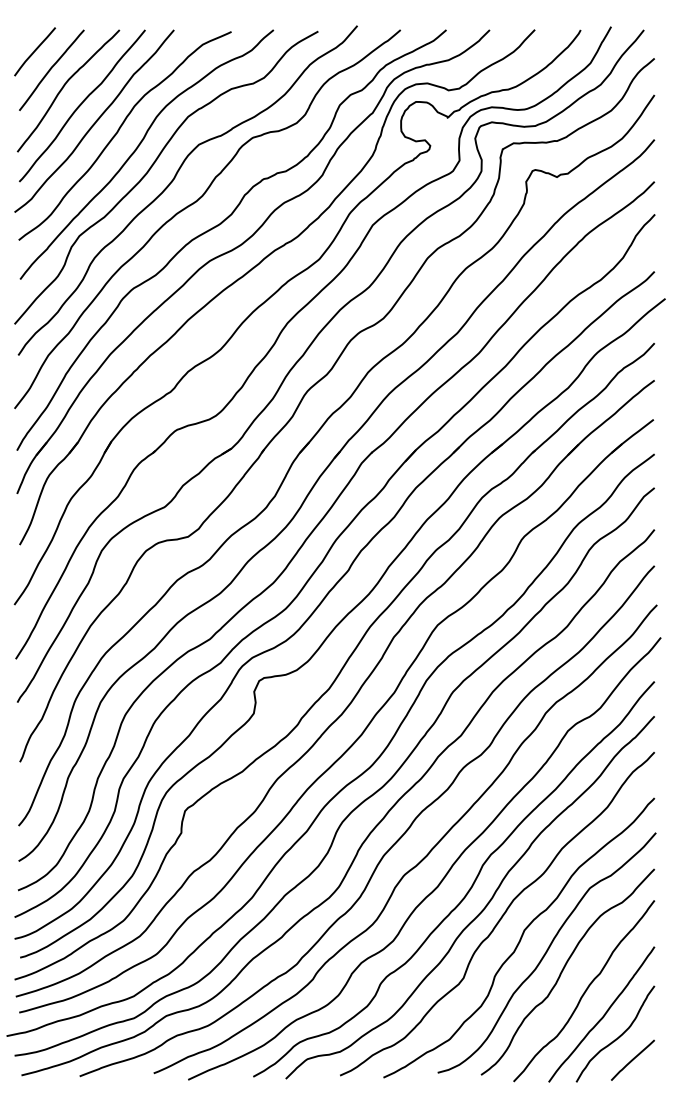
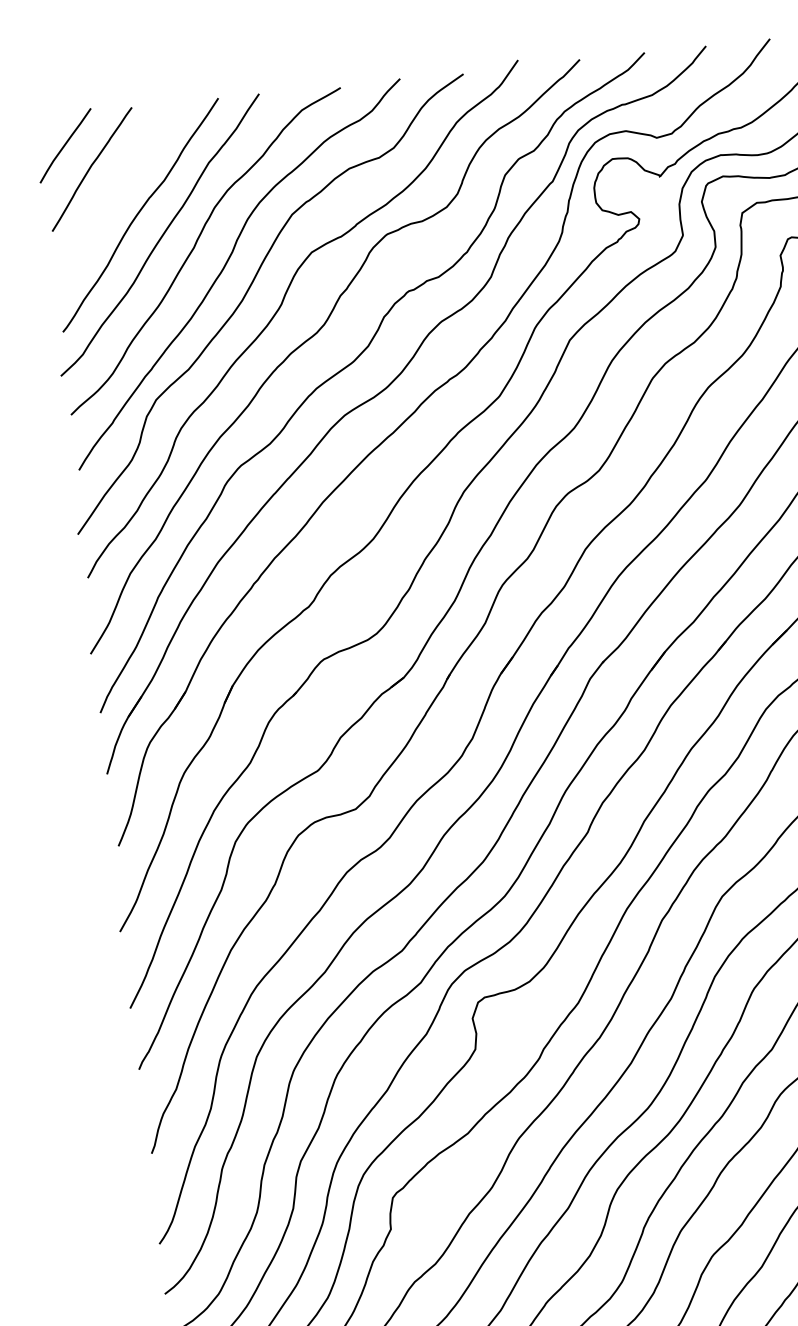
curve: (63, 88) -> (111, 193), removed

